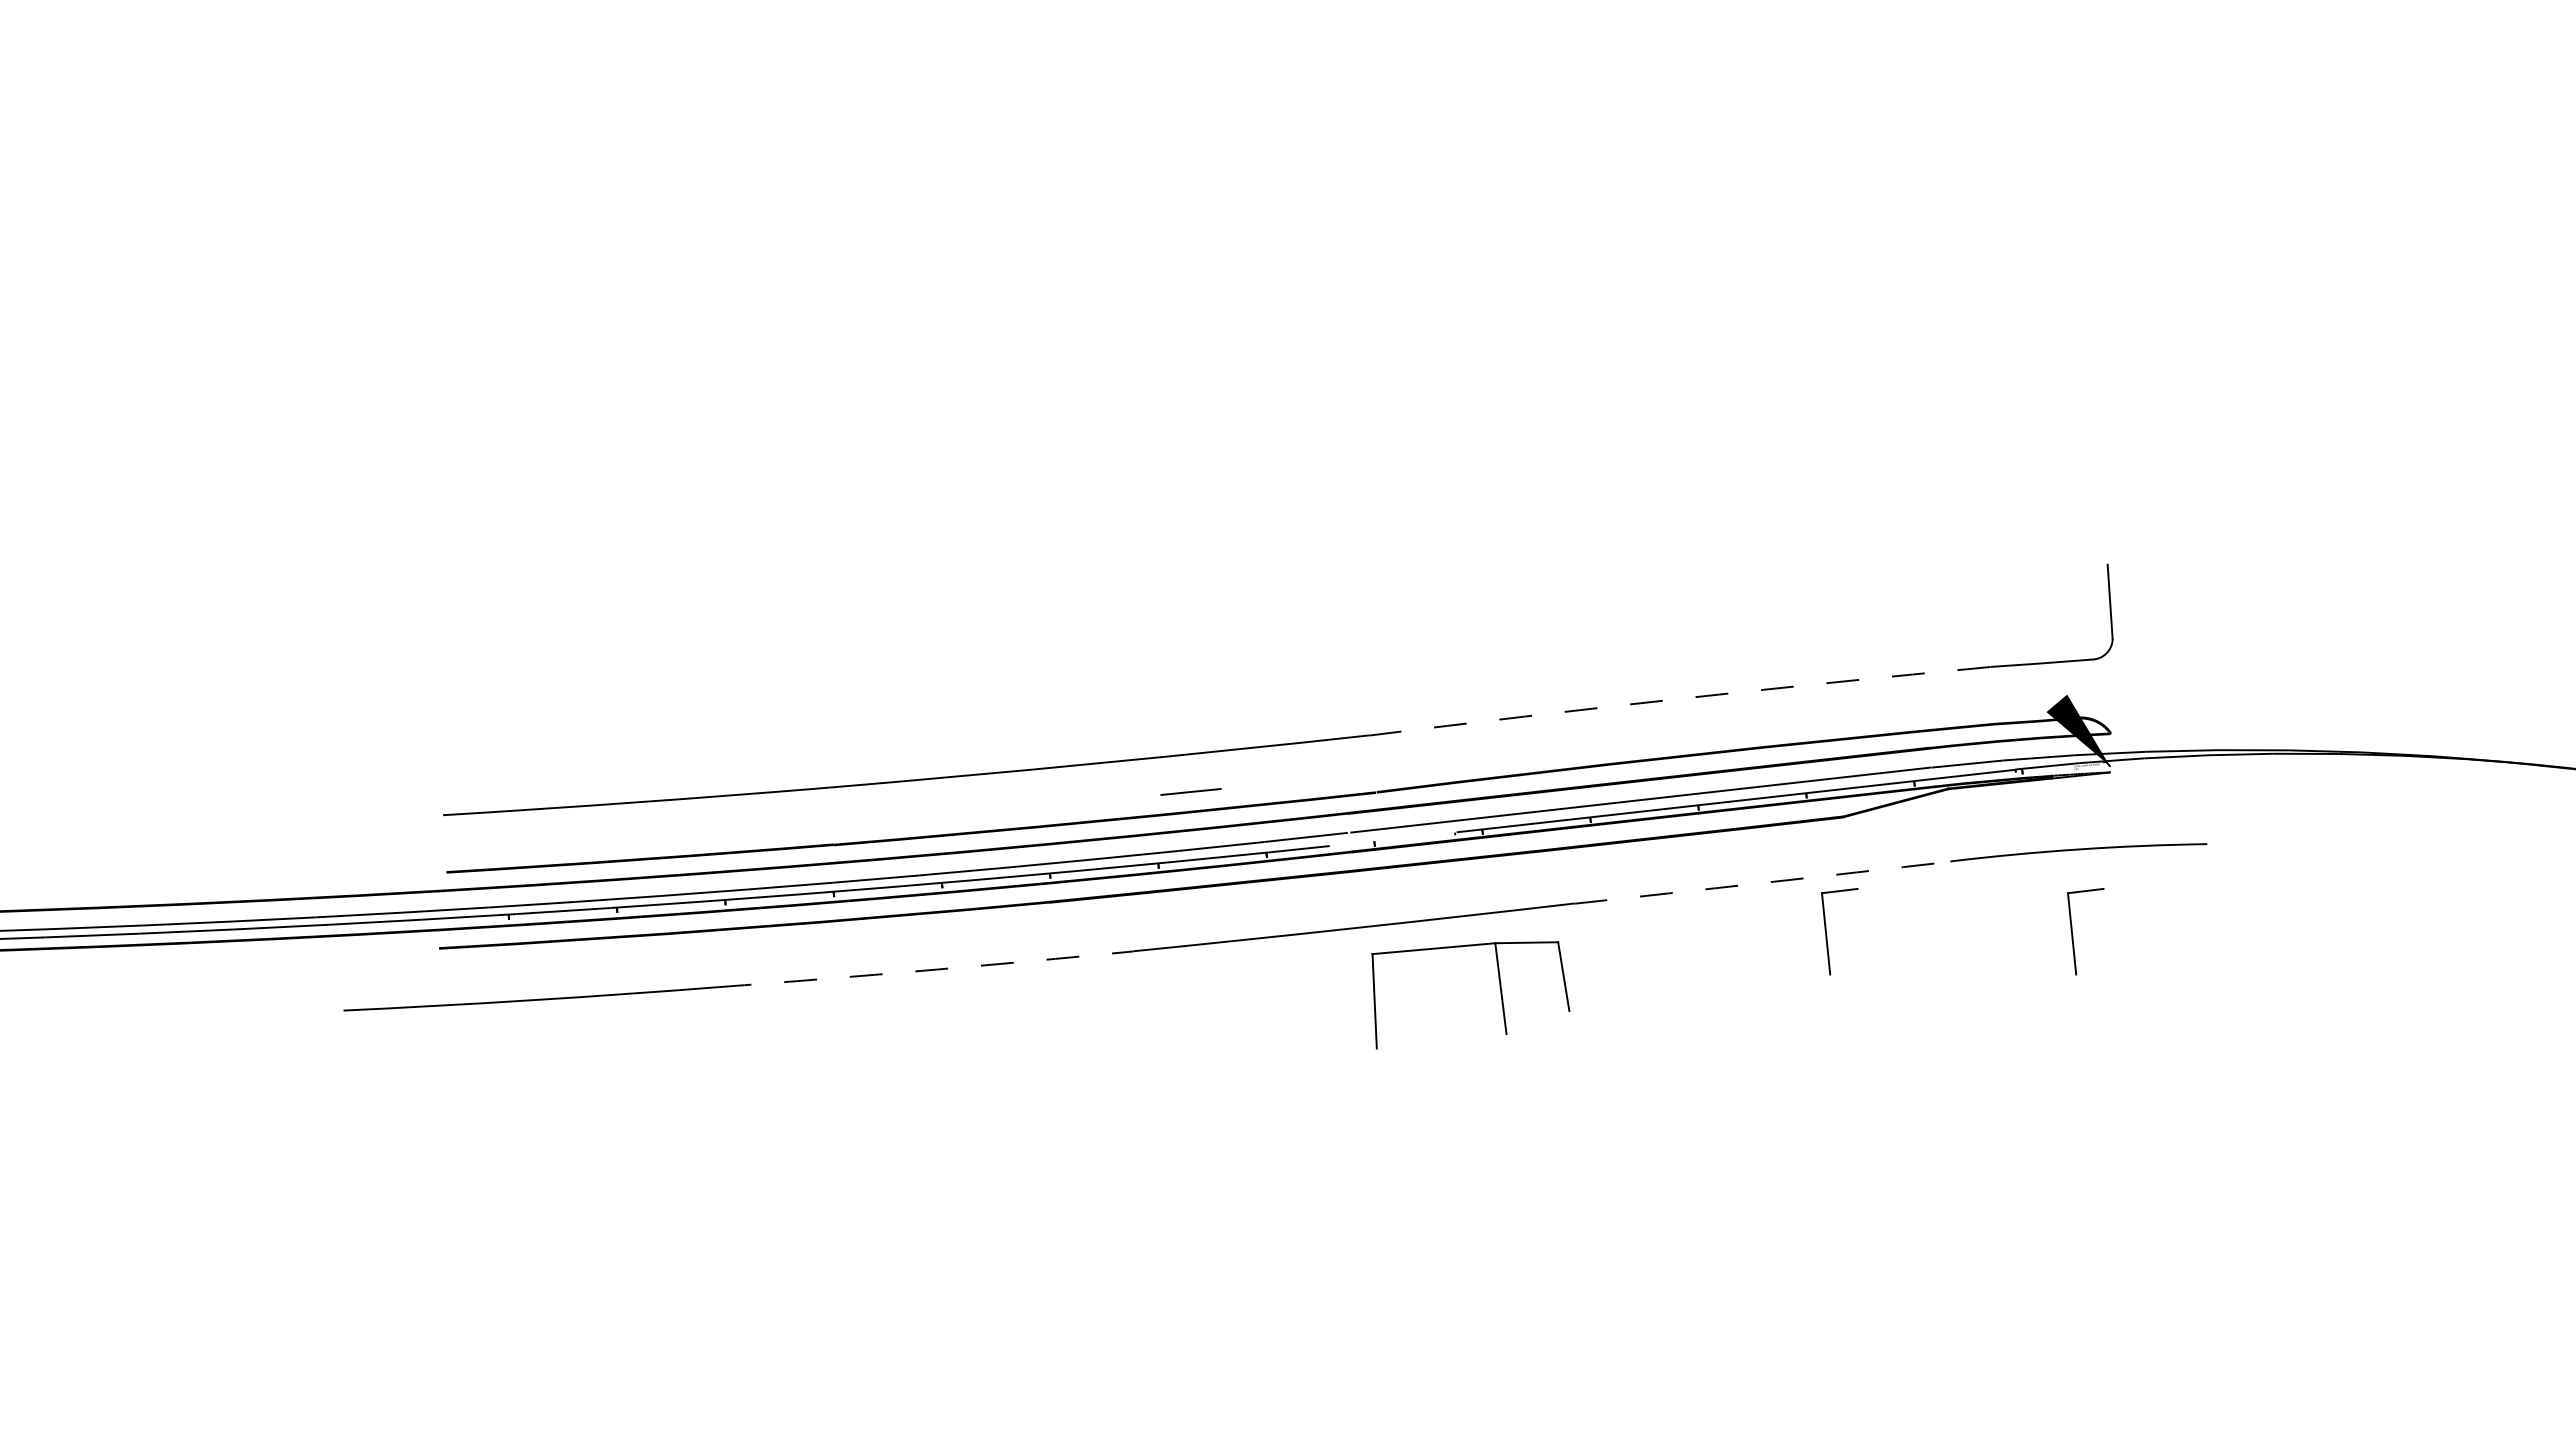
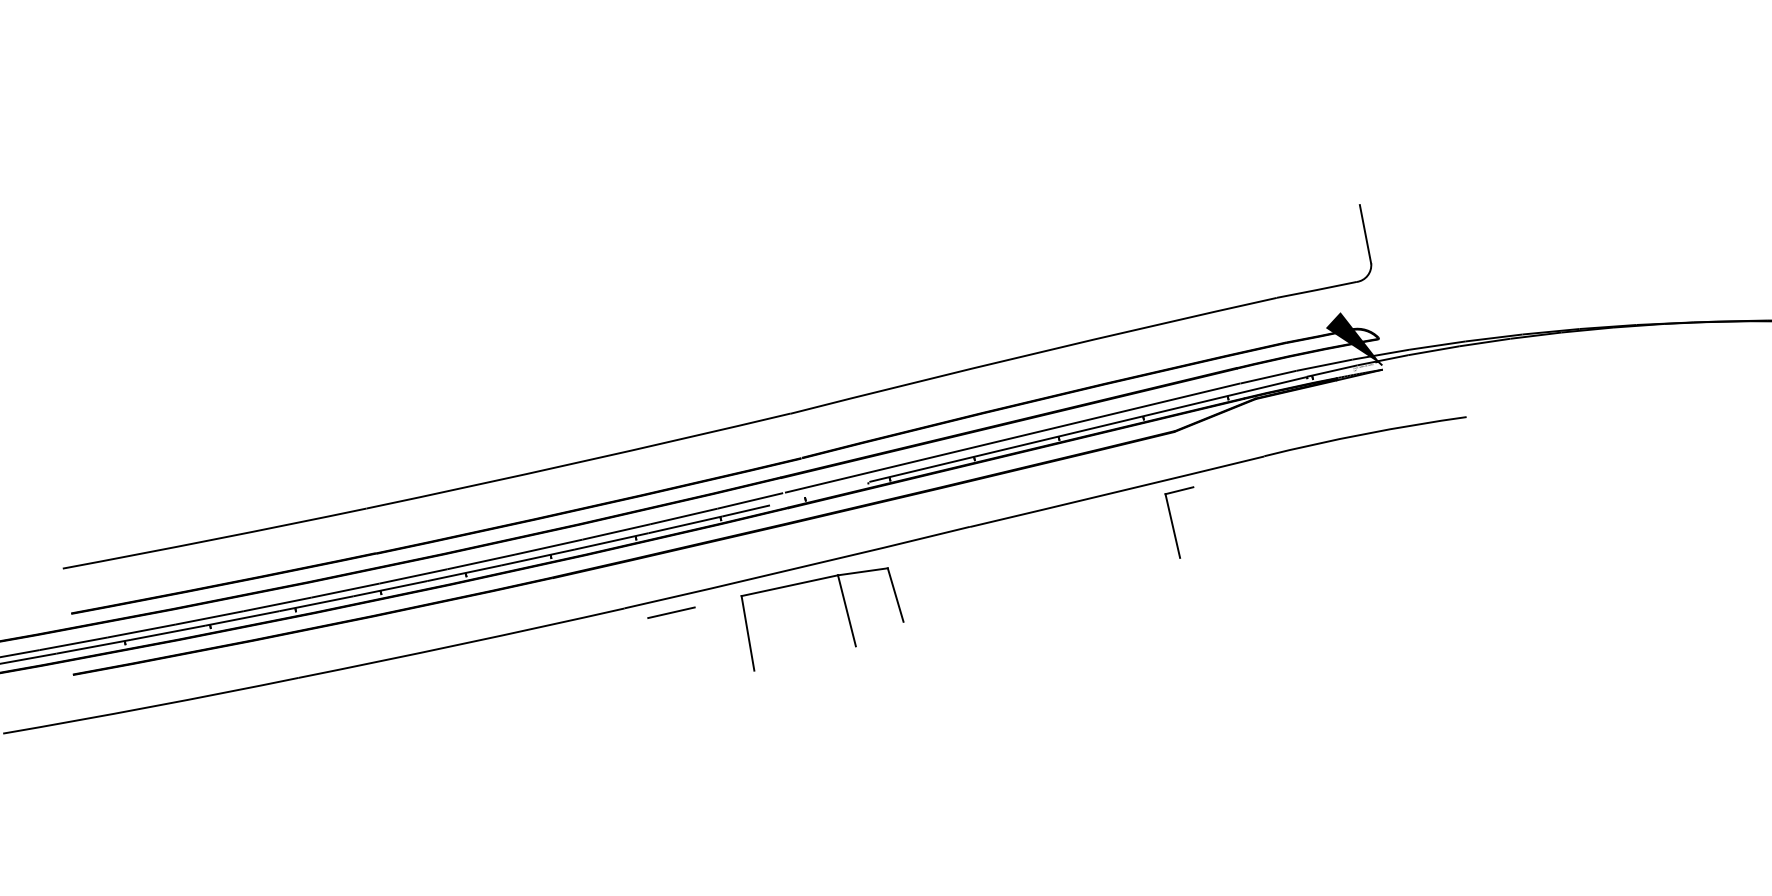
arc: (1679, 698) -> (1033, 353), dashed -> solid
line: (1190, 791) -> (671, 612), moved
arc: (1762, 883) -> (1117, 492), dashed -> solid
part: (2073, 934) -> (1369, 502), removed
arc: (926, 970) -> (462, 644), dashed -> solid
part: (1500, 995) -> (847, 616), moved

